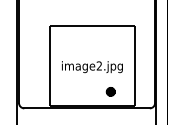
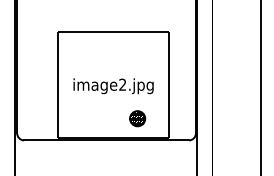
part: (110, 91) -> (137, 118), size x1.43

